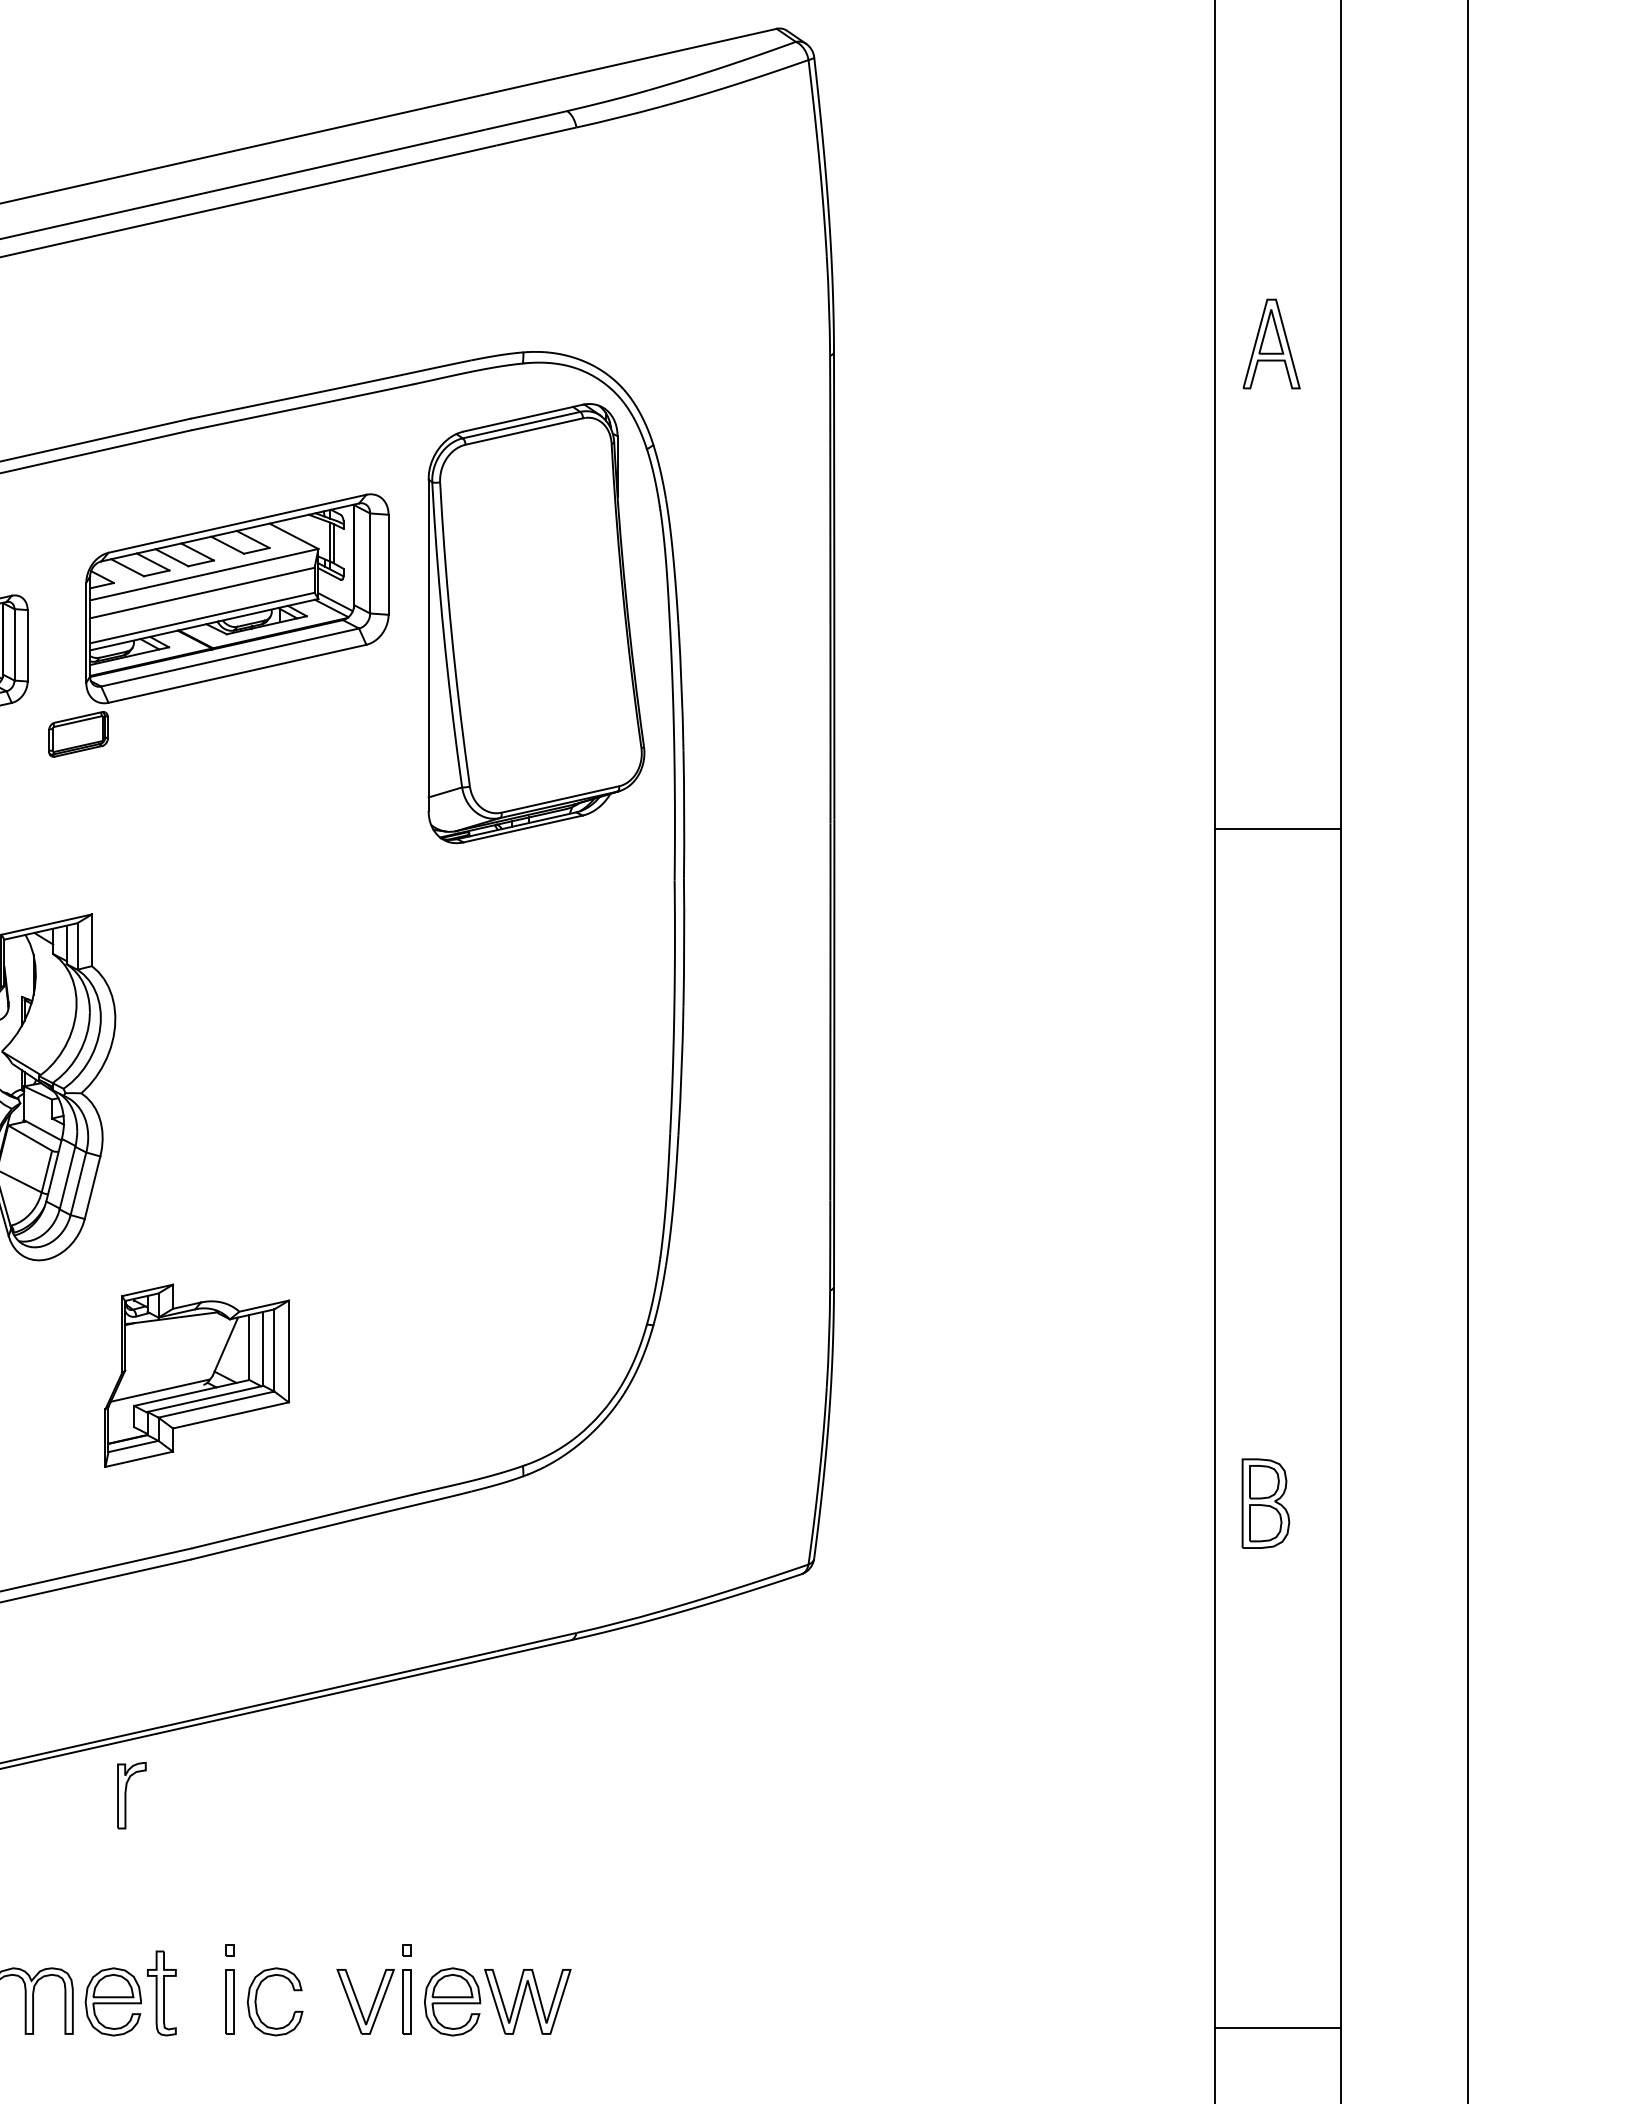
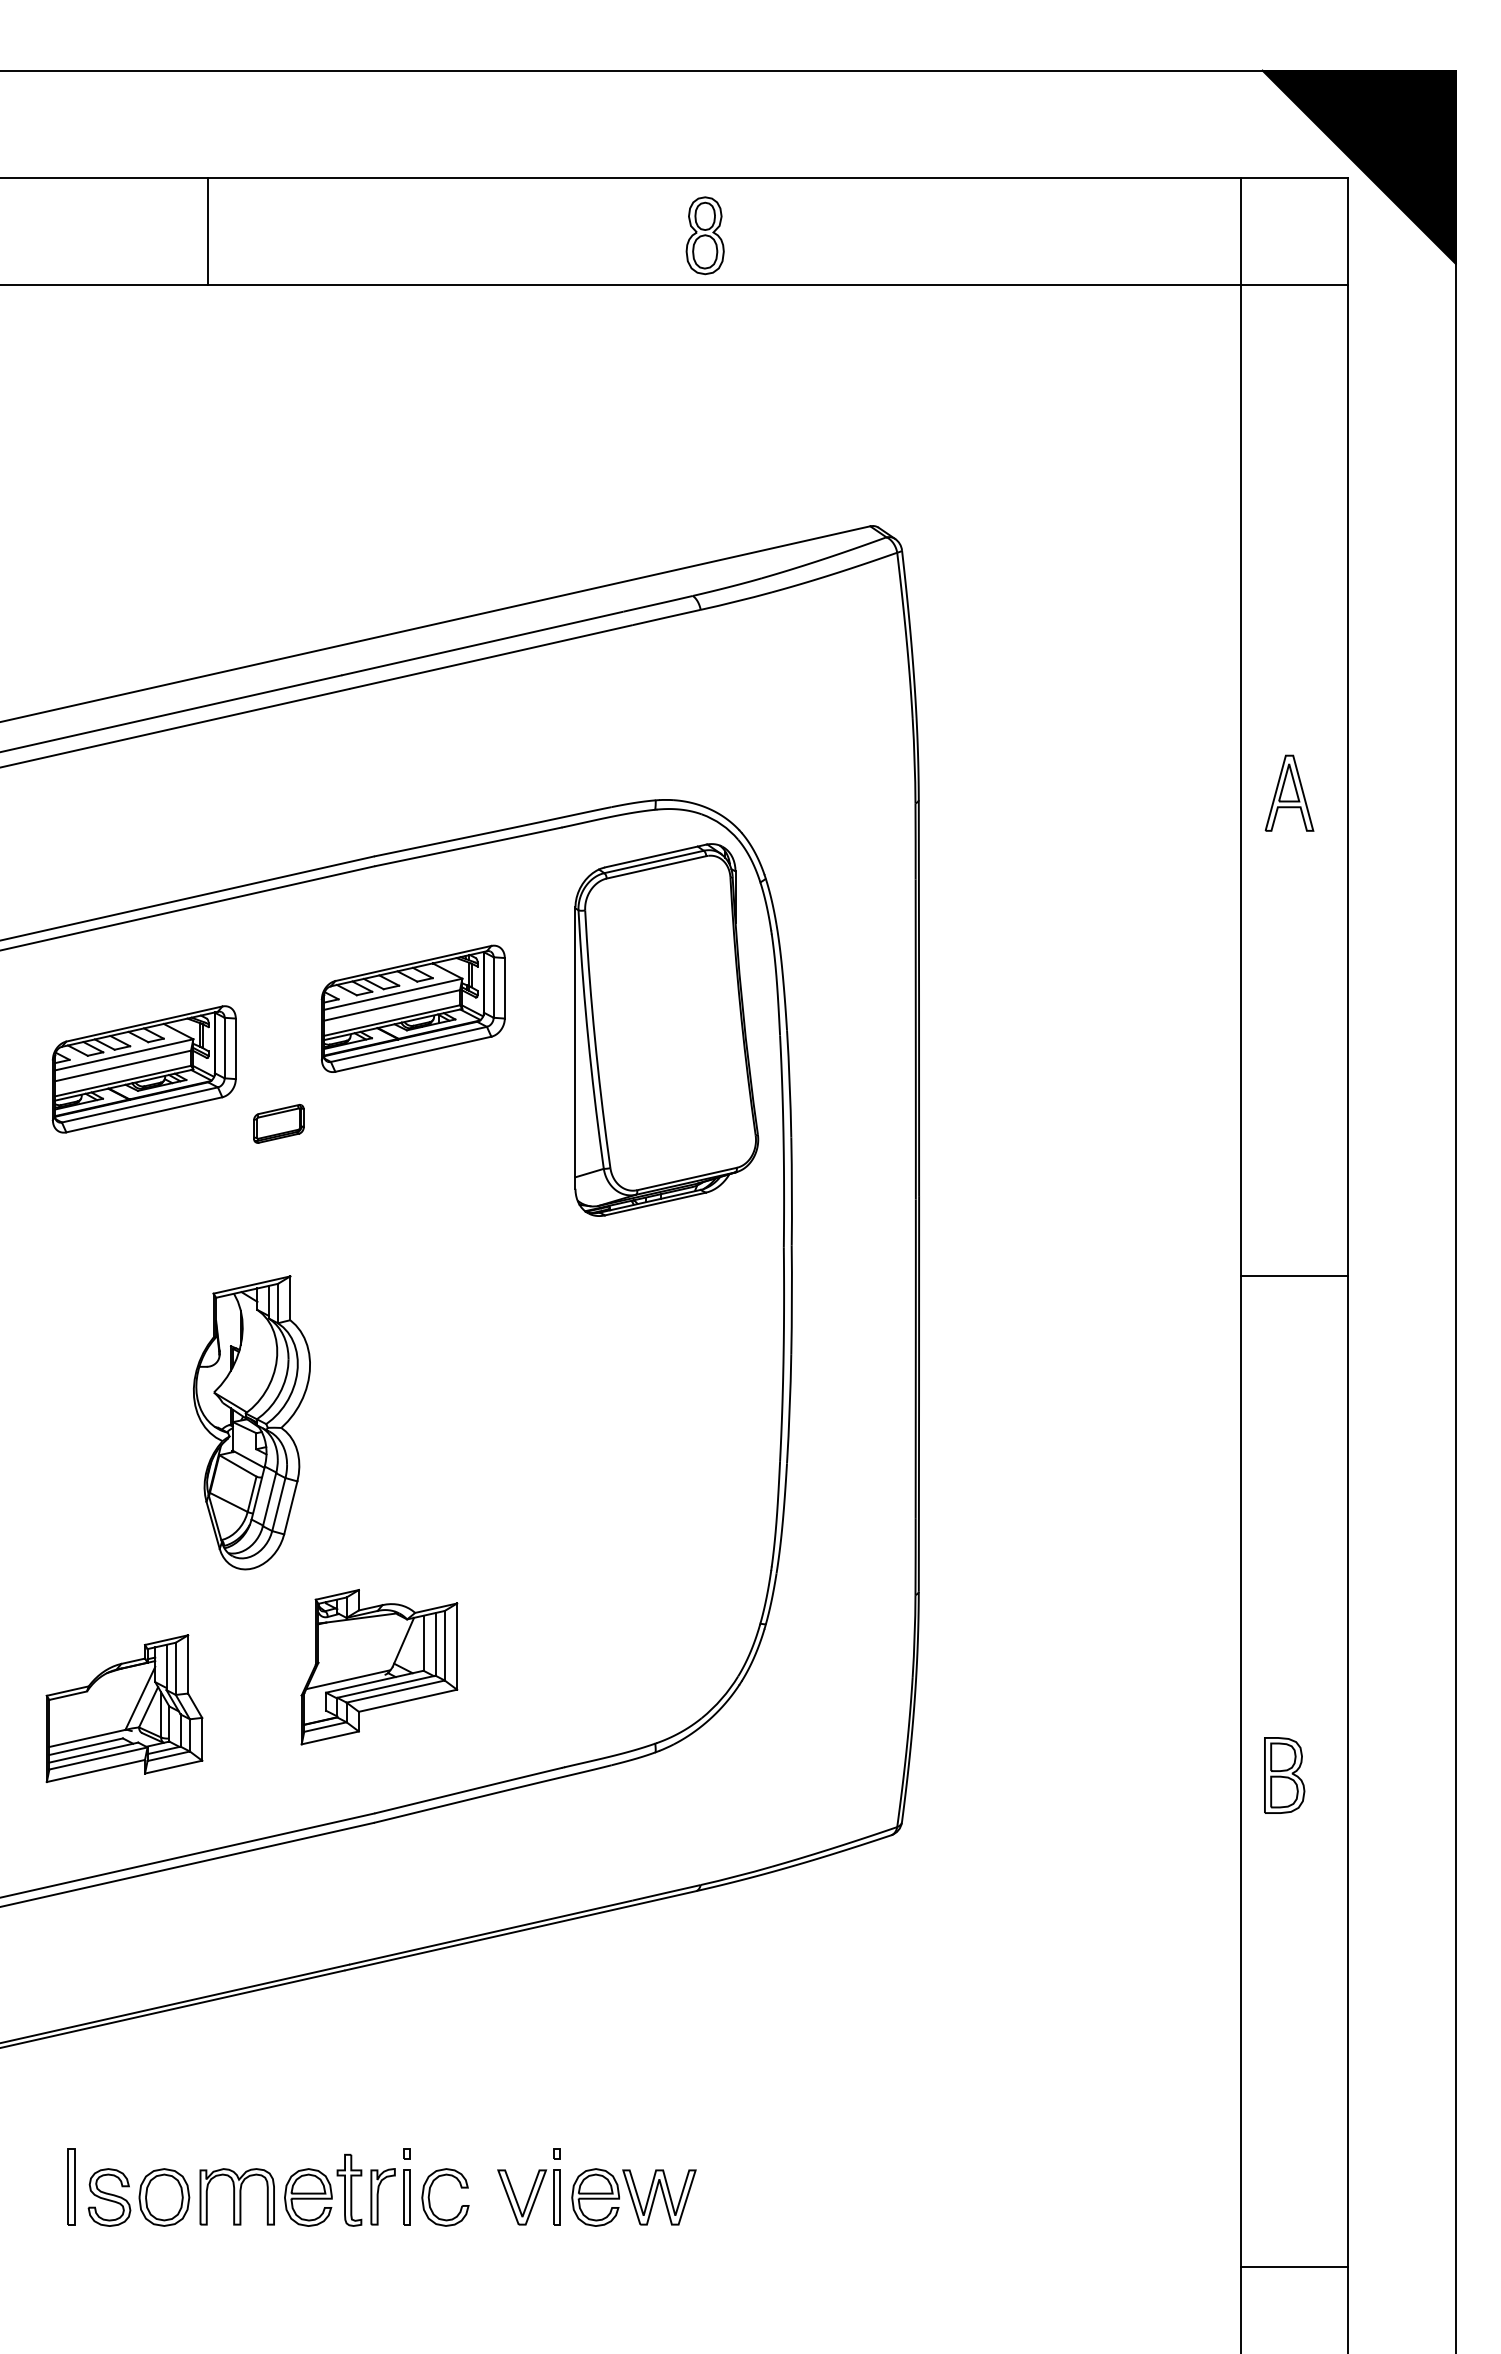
part: (236, 598) -> (412, 1008), size x0.71
line: (1277, 829) -> (1294, 1276), moved
part: (131, 1795) -> (382, 2196), moved
line: (1277, 2027) -> (1294, 2267), moved

